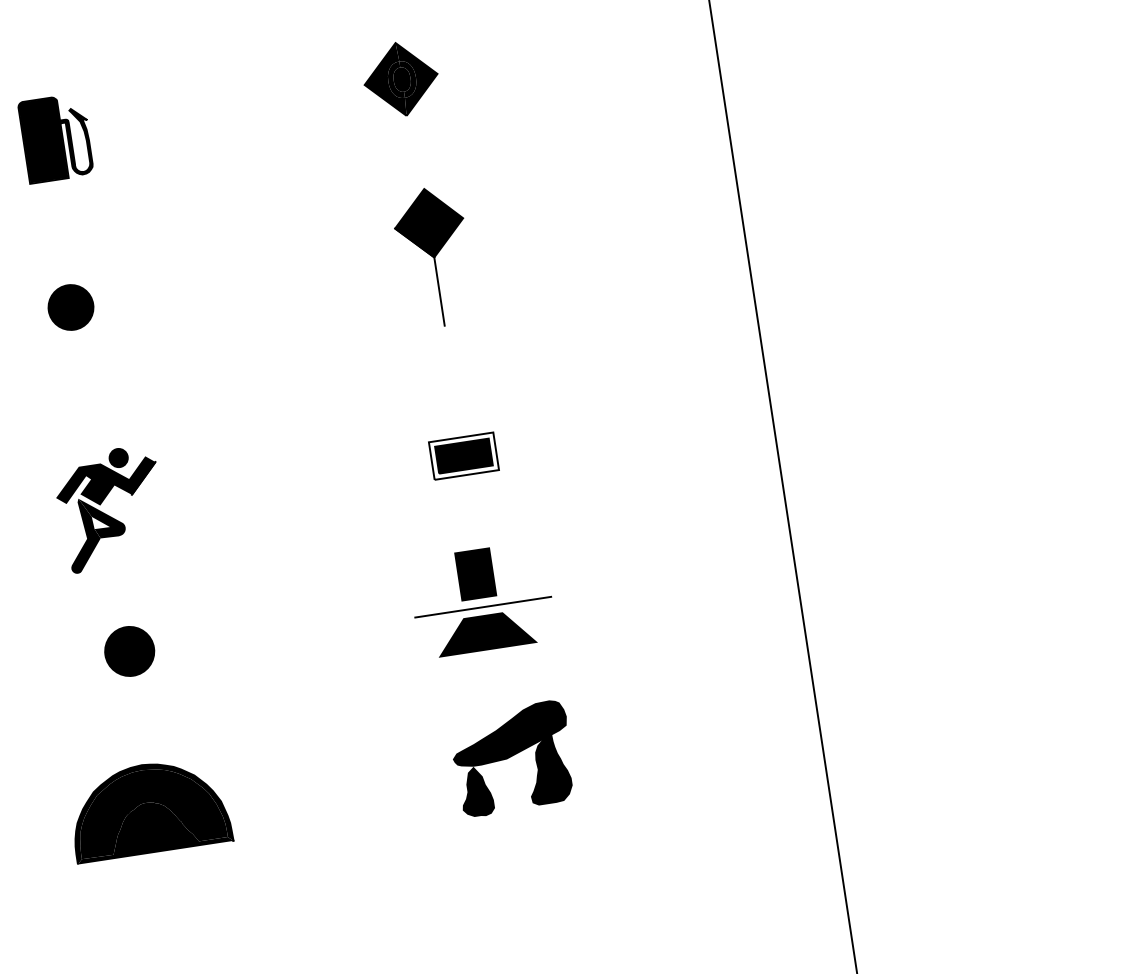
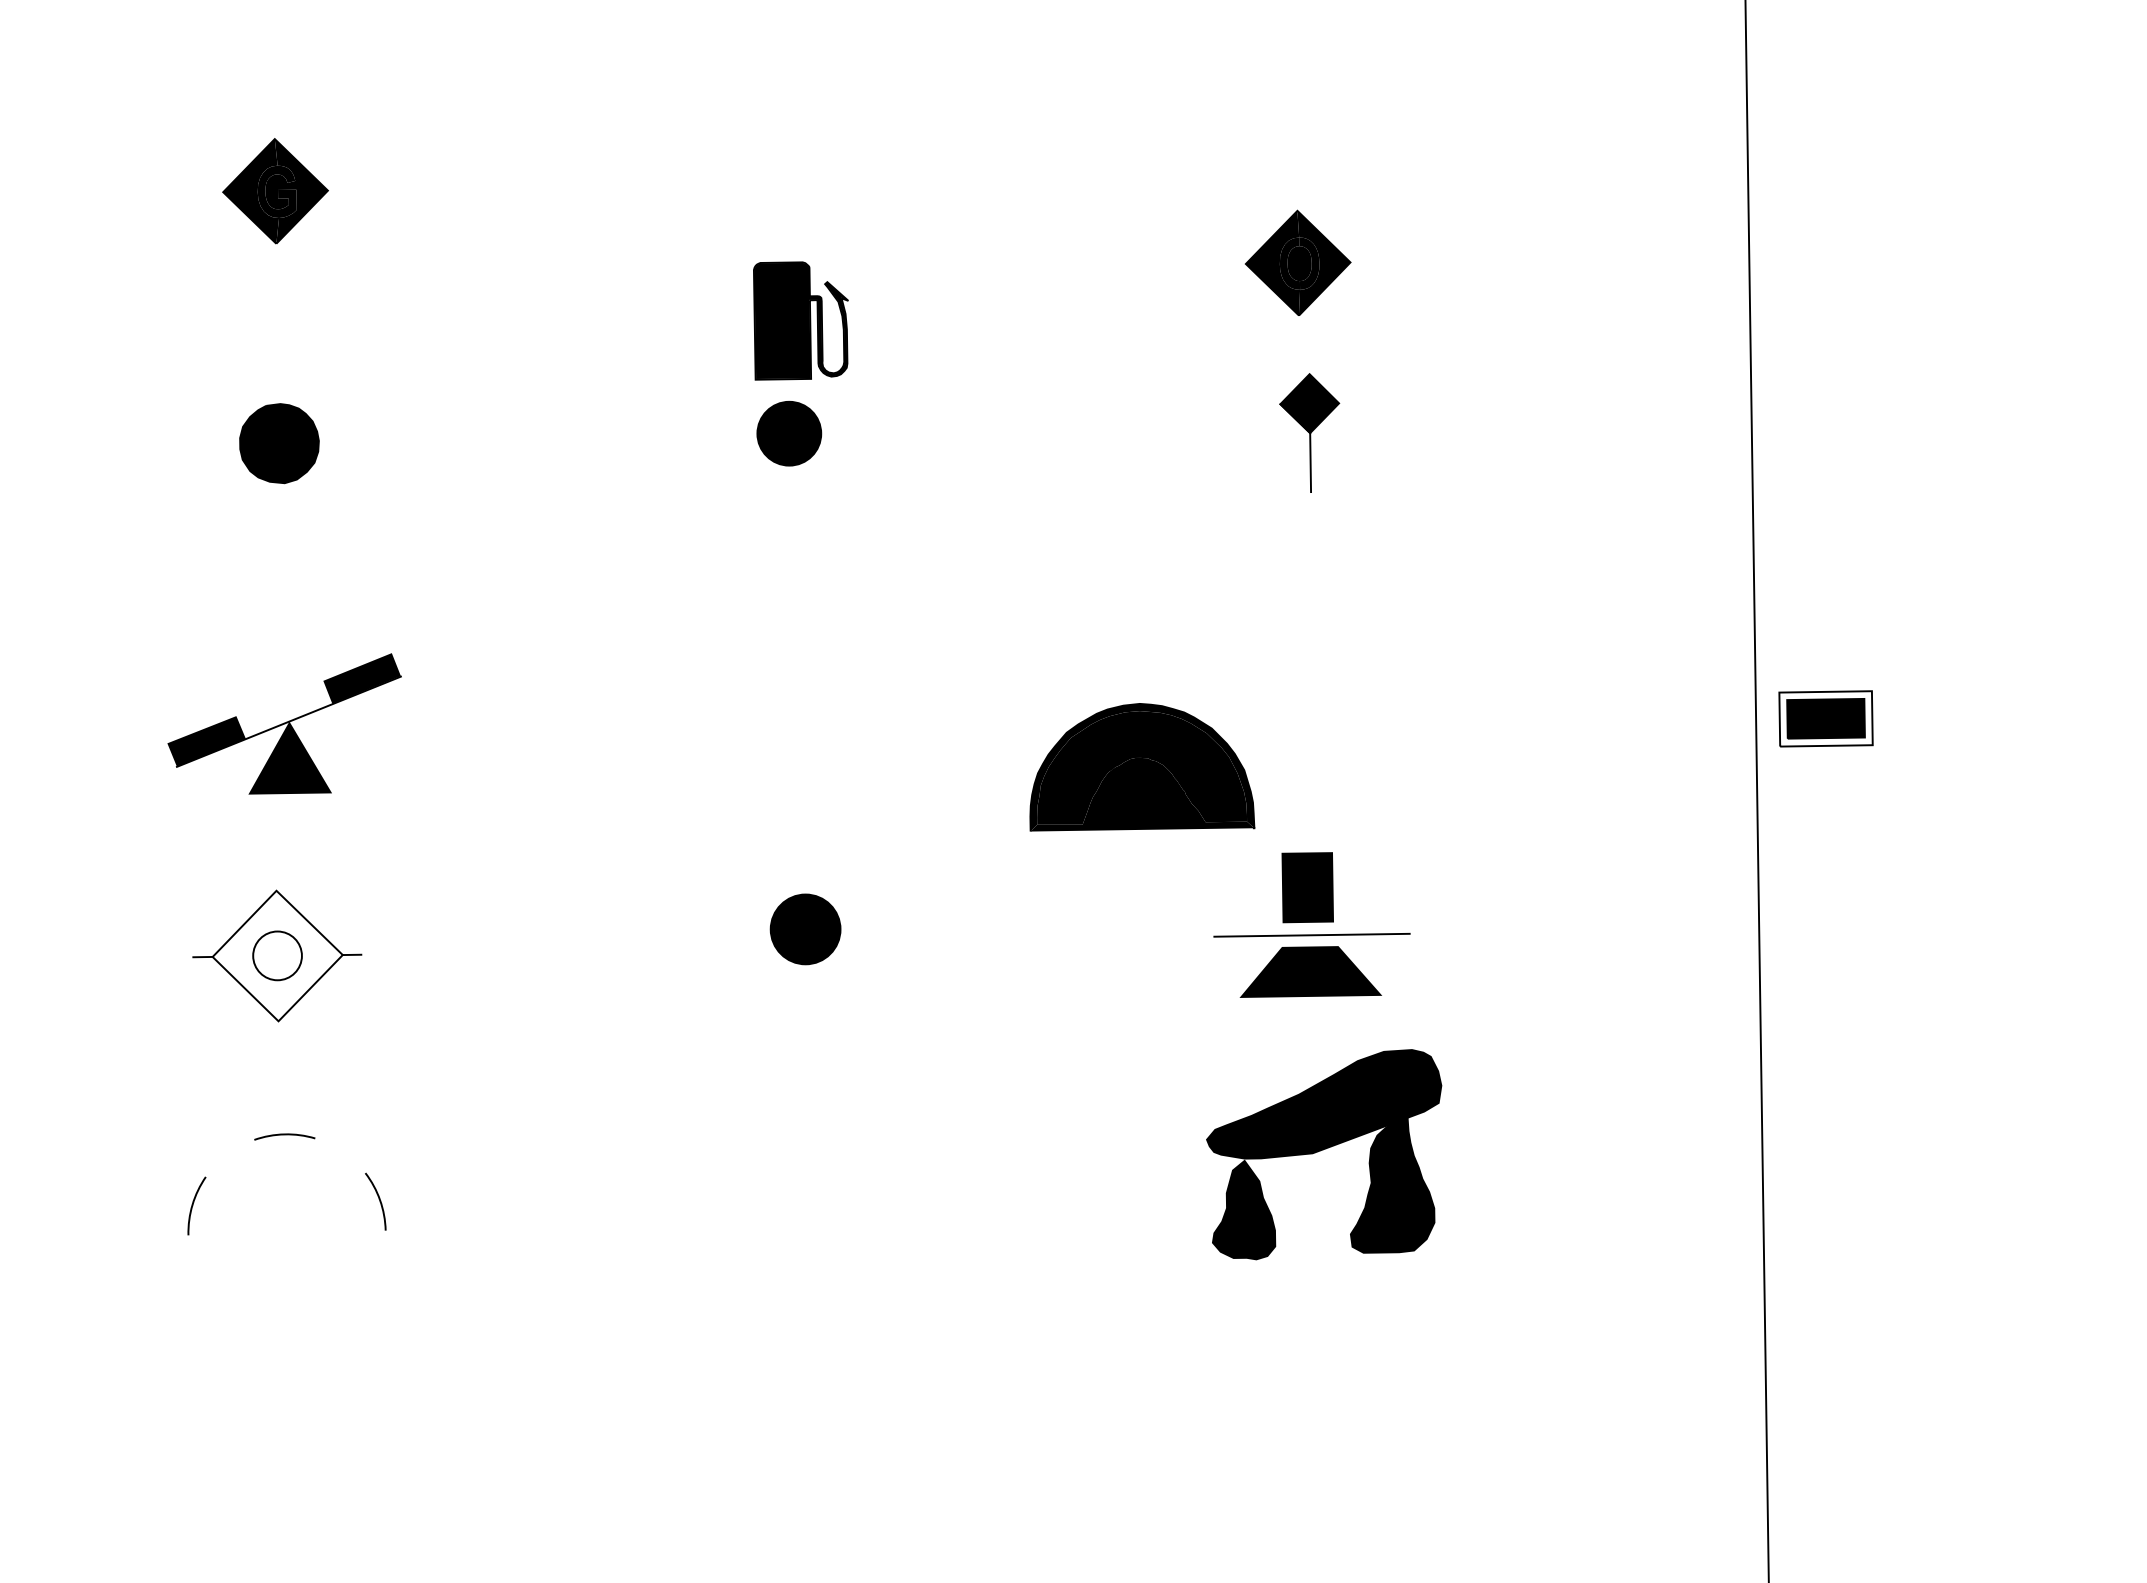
part: (401, 78) -> (1298, 262), moved
part: (55, 138) -> (800, 320), moved
part: (433, 257) -> (1309, 432), size x0.6
part: (463, 455) -> (1825, 718), moved
part: (108, 514) -> (801, 732), removed
part: (512, 758) -> (1324, 1154), size x1.4
part: (149, 809) -> (1142, 767), moved

